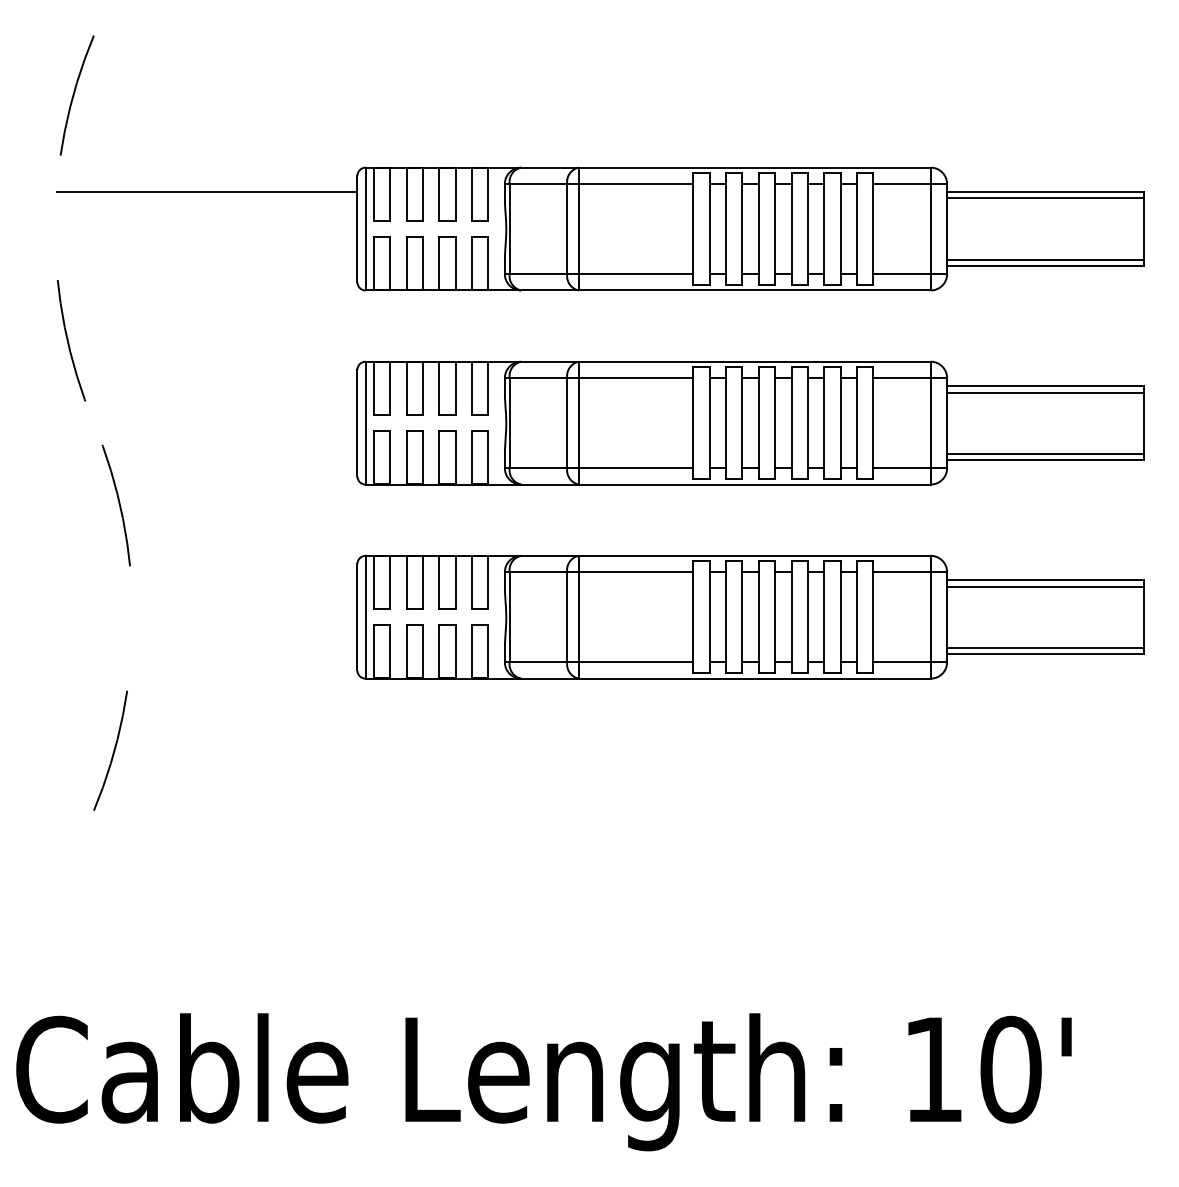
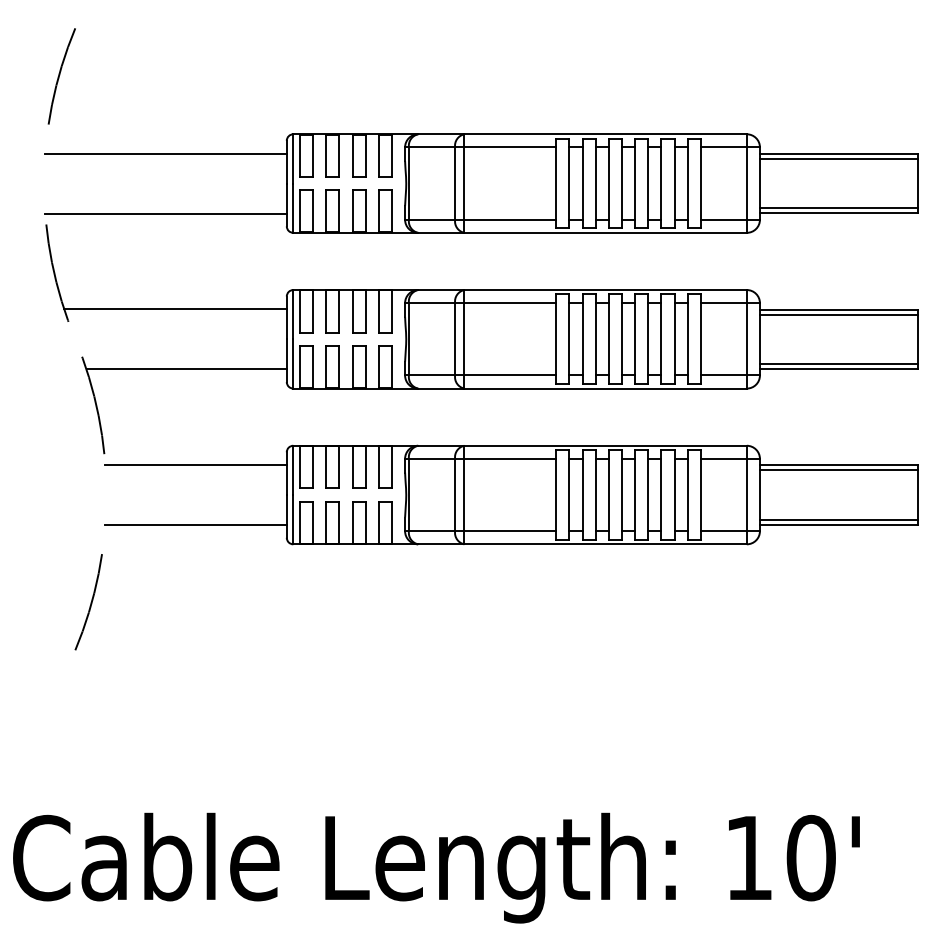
line: (206, 266) -> (165, 213), added
line: (218, 385) -> (175, 309), added
line: (232, 460) -> (186, 369), added
line: (244, 579) -> (196, 464), added
line: (244, 654) -> (196, 524), added

